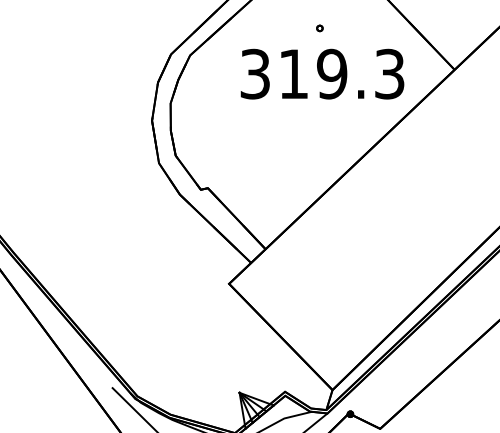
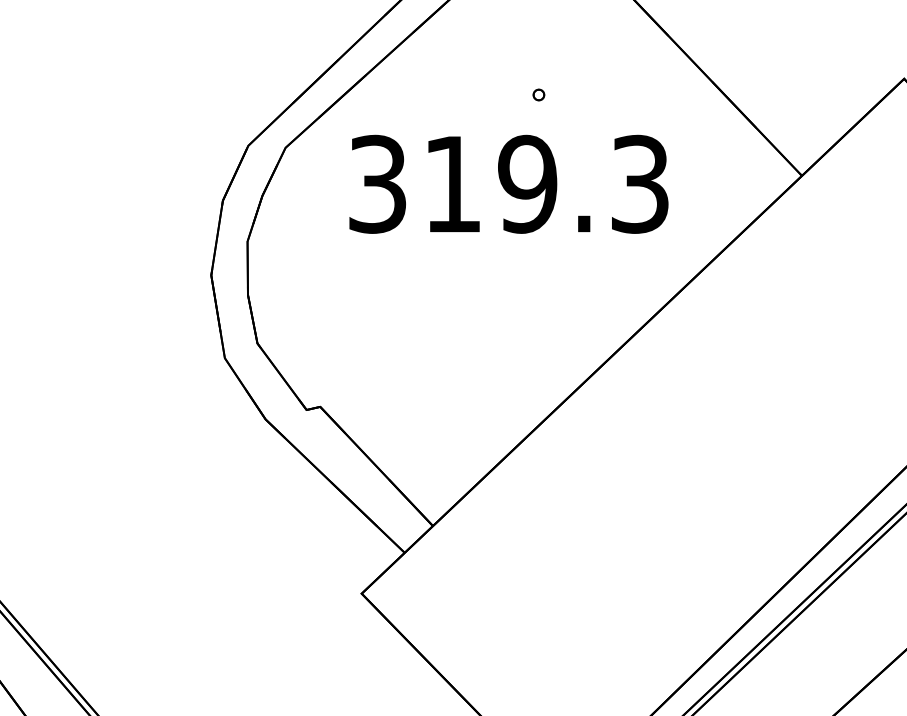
text: (322, 73) -> (508, 182), moved

